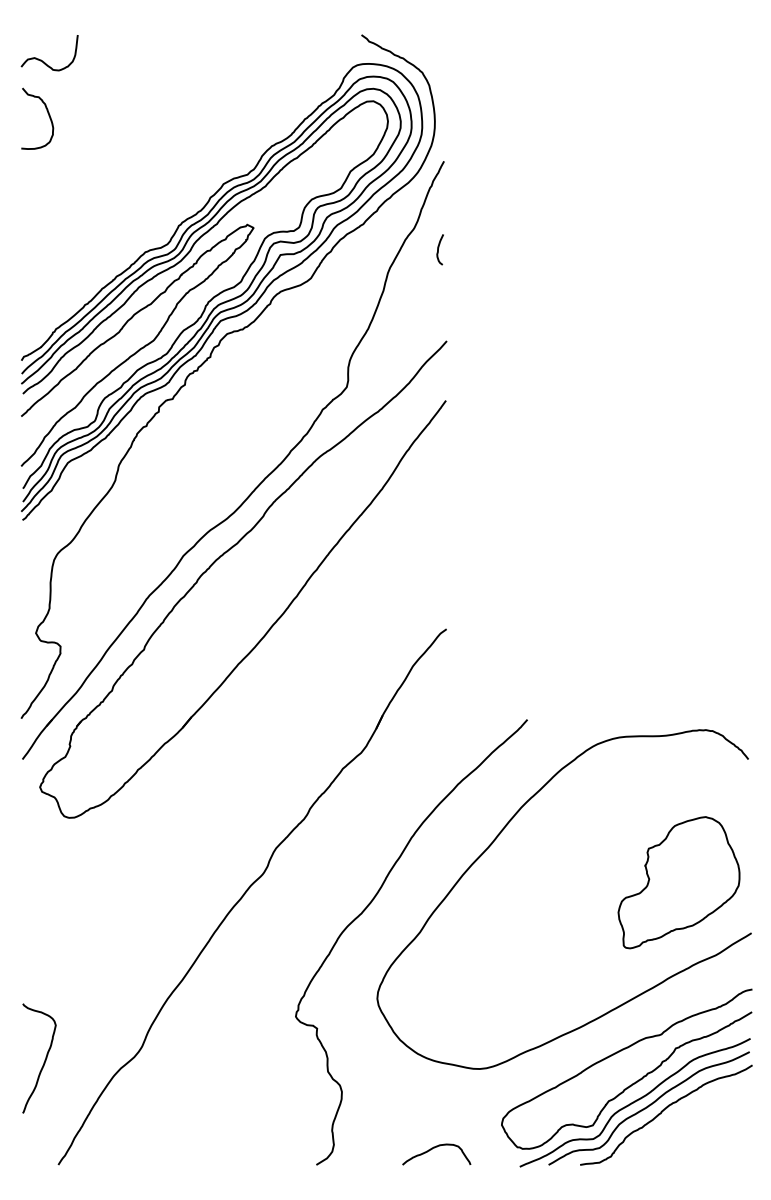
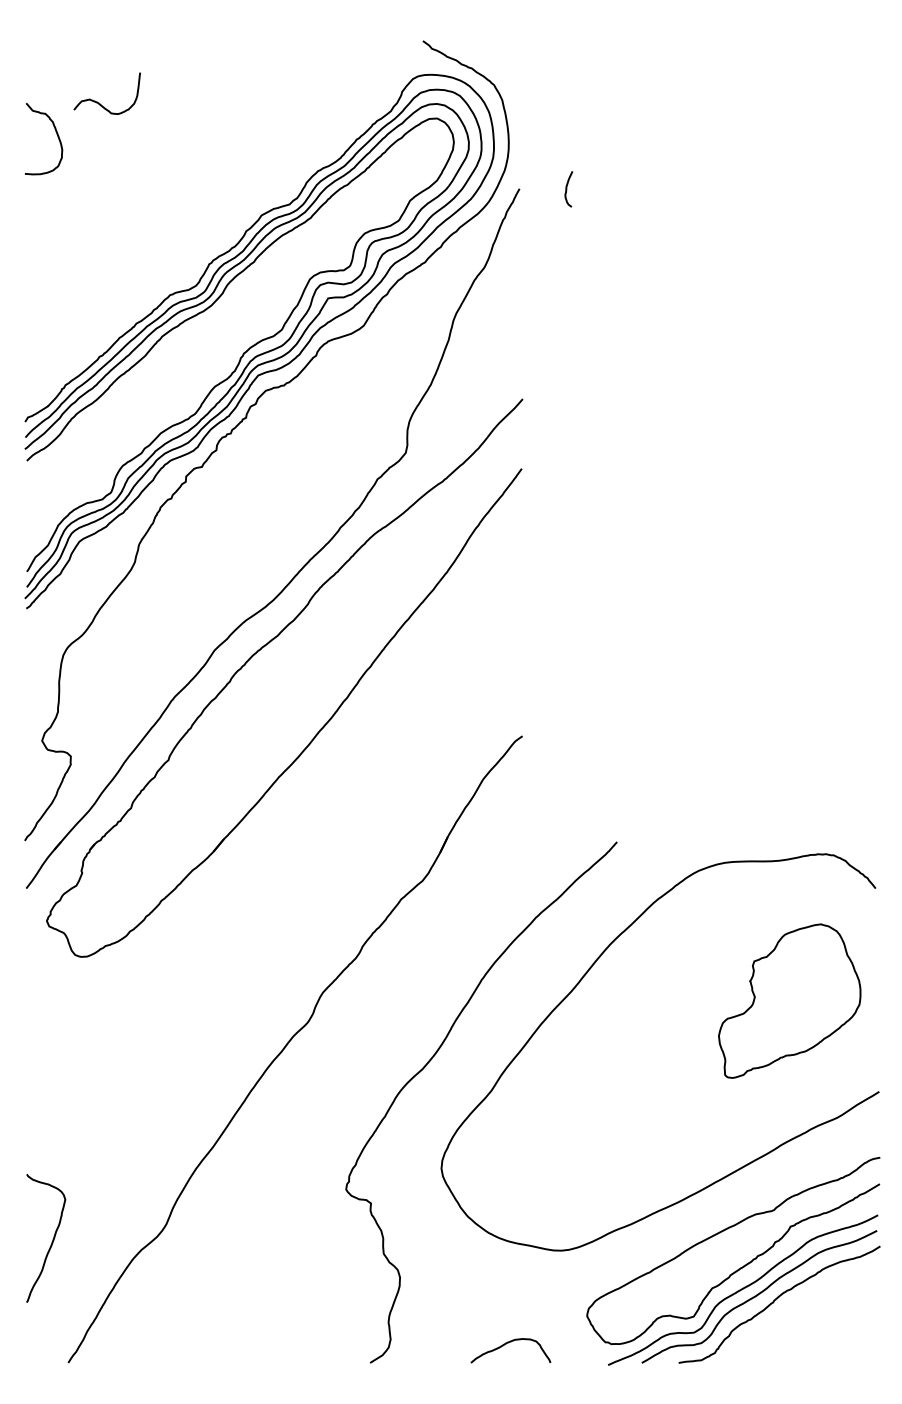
curve: (44, 61) -> (101, 103), moved
curve: (438, 249) -> (566, 188), moved
curve: (139, 348) -> (163, 407), removed
part: (678, 882) -> (789, 1000), moved

